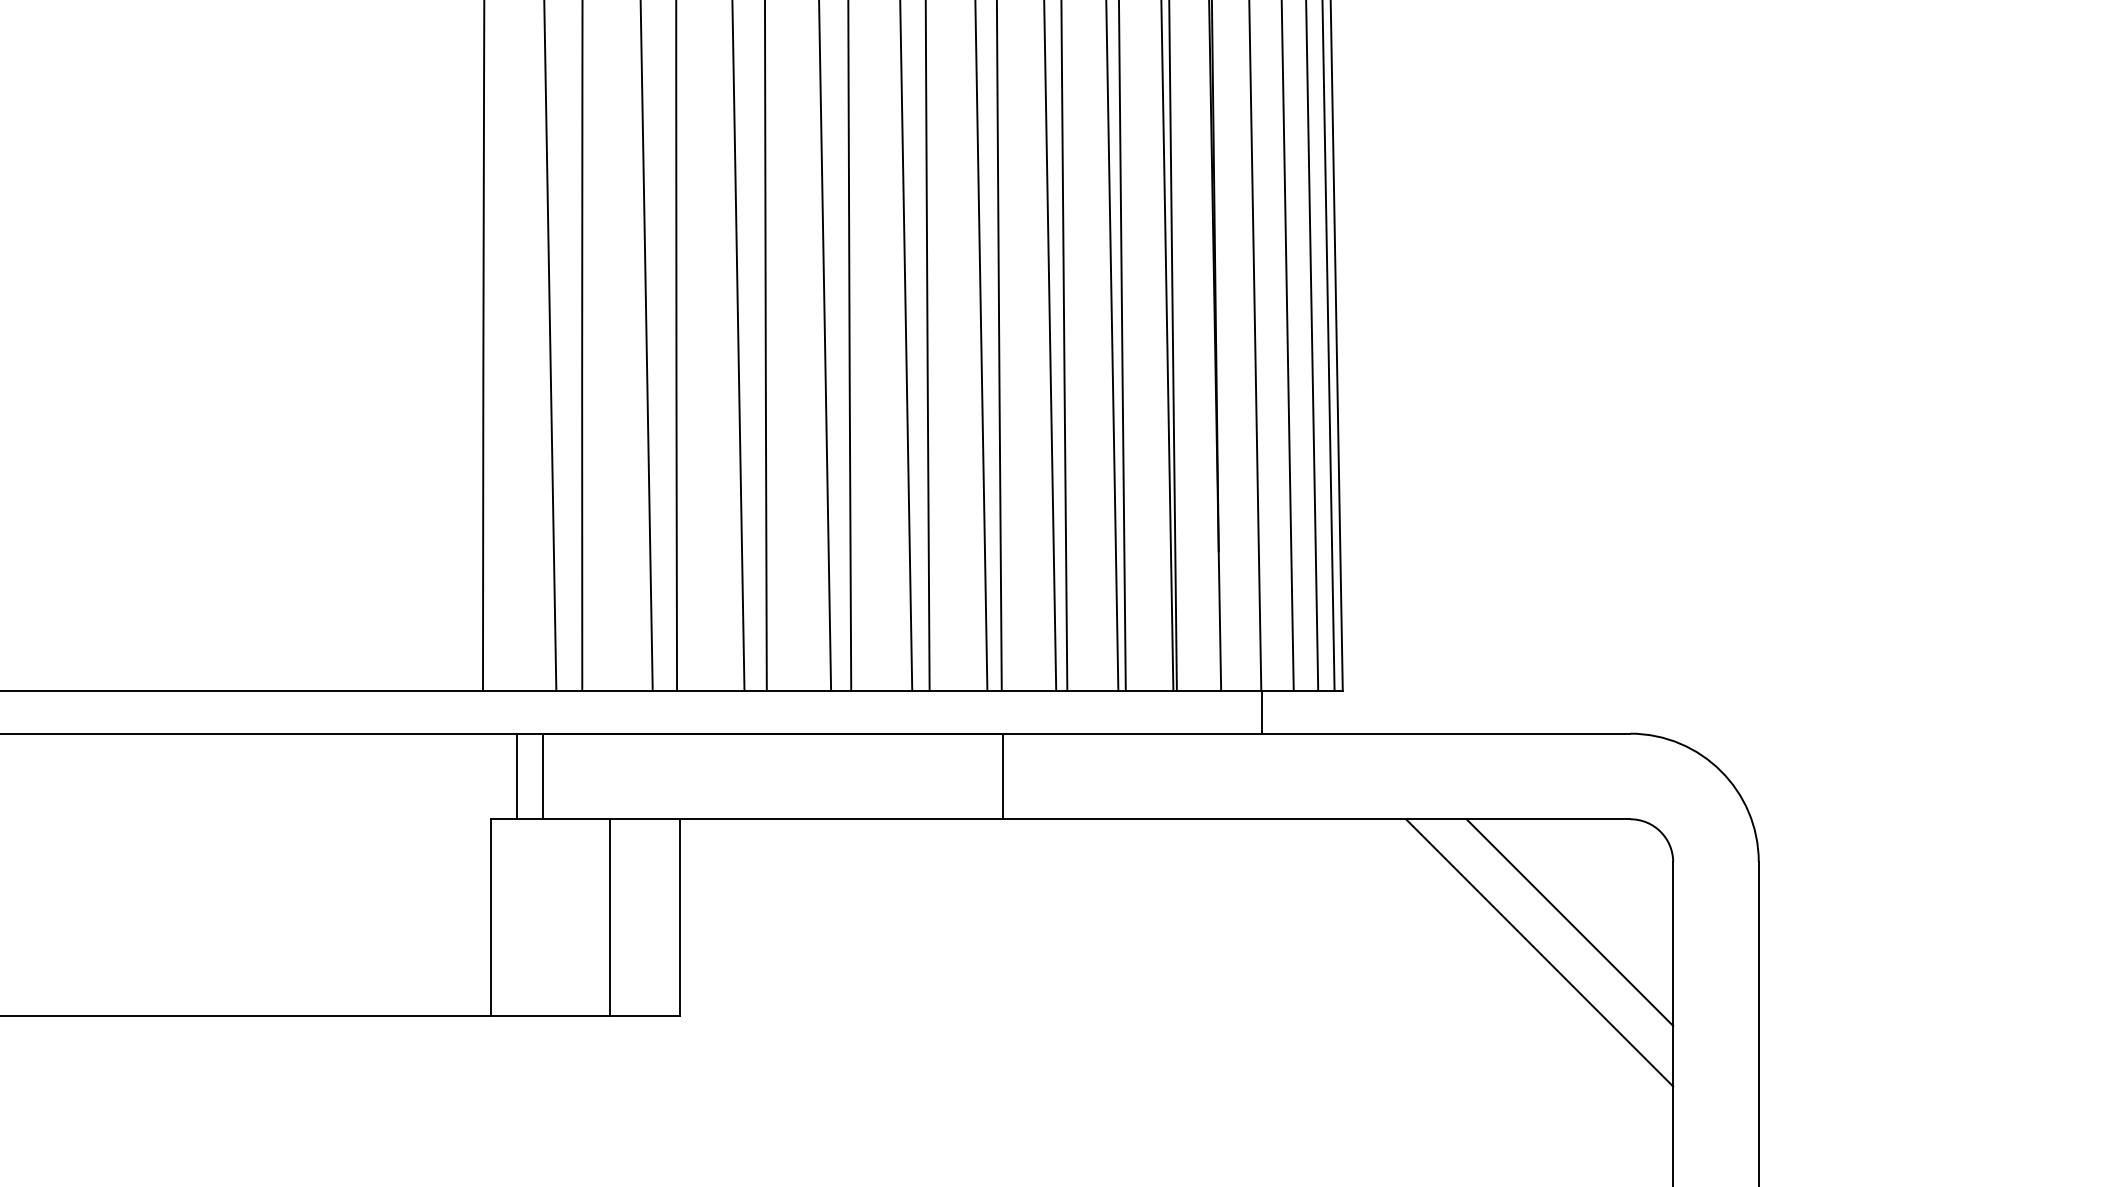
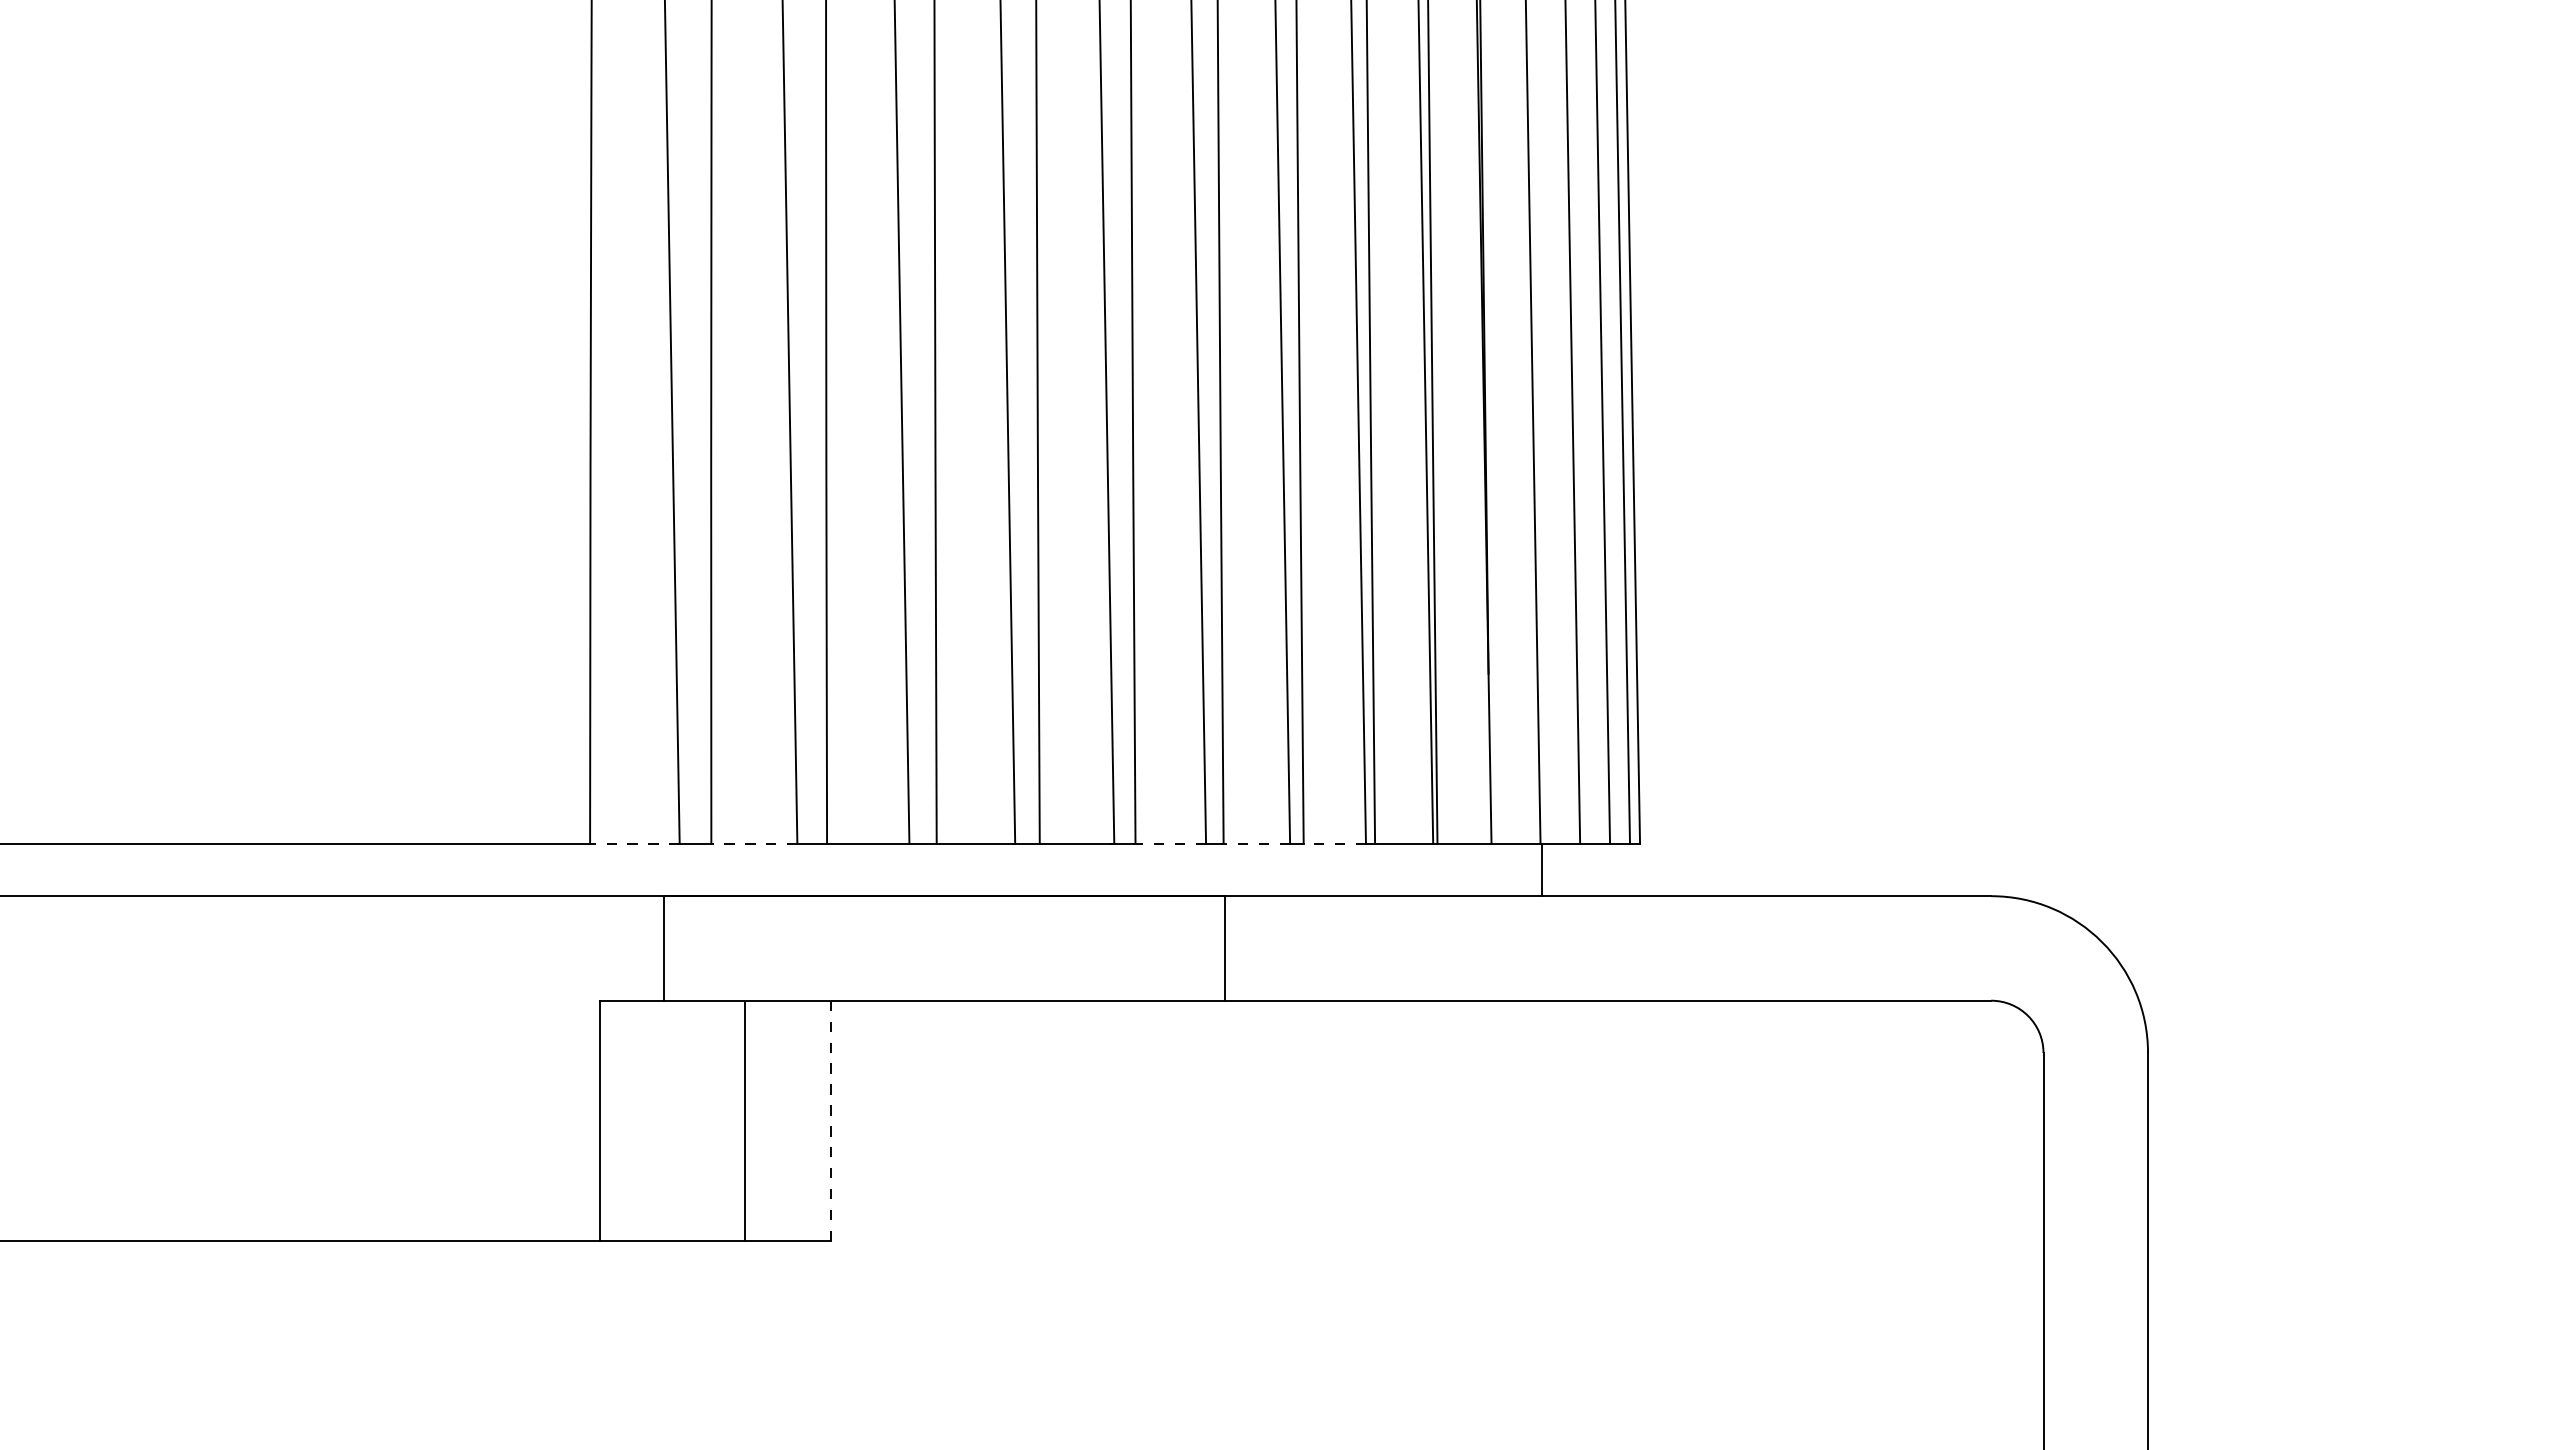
line: (519, 690) -> (634, 843), solid -> dashed
line: (616, 690) -> (753, 843), solid -> dashed
line: (958, 690) -> (1170, 843), solid -> dashed
line: (1028, 690) -> (1256, 843), solid -> dashed
line: (1092, 690) -> (1334, 843), solid -> dashed
line: (516, 776) -> (631, 948), removed
line: (680, 918) -> (831, 1121), solid -> dashed
line: (1569, 922) -> (1917, 1126), removed
line: (1539, 952) -> (1880, 1163), removed

